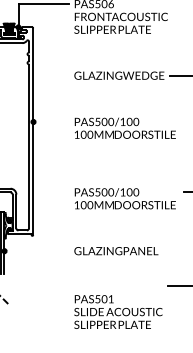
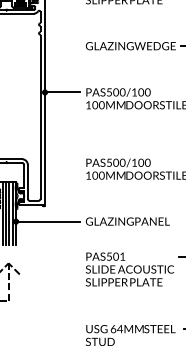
line: (50, 122) -> (62, 92), added
line: (36, 251) -> (48, 221), added
text: (118, 311) -> (130, 268), moved

